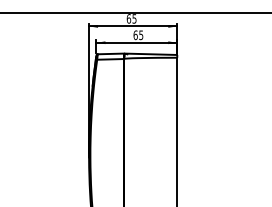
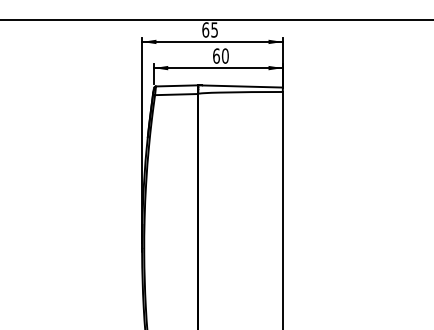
text: (141, 35) -> (225, 56), 65 -> 60

